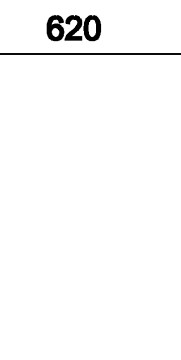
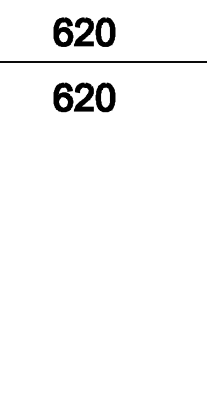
part: (73, 85) -> (84, 97), added

